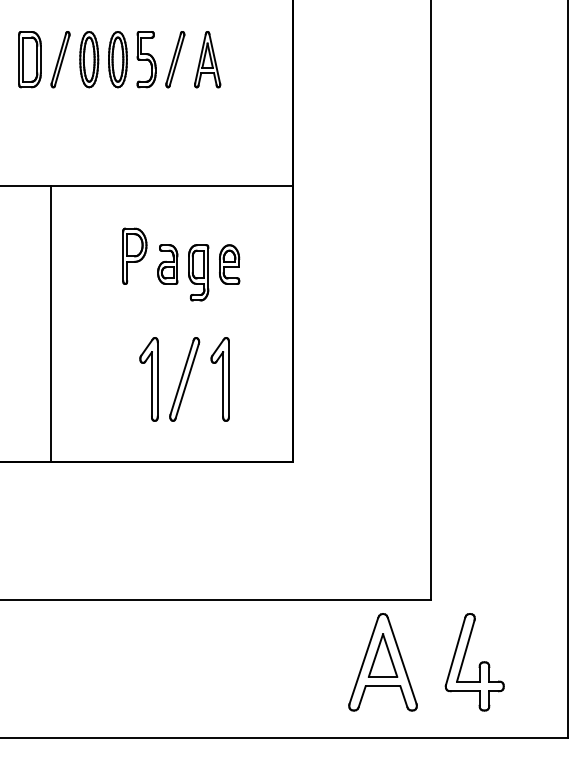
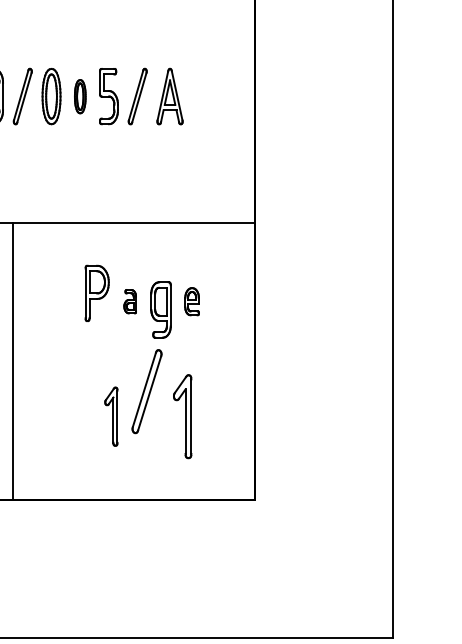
part: (117, 59) -> (79, 96), size x0.6
part: (167, 264) -> (129, 301), size x0.6
part: (229, 264) -> (191, 301), size x0.7
part: (148, 379) -> (110, 416), size x0.7
part: (184, 379) -> (146, 391), moved

